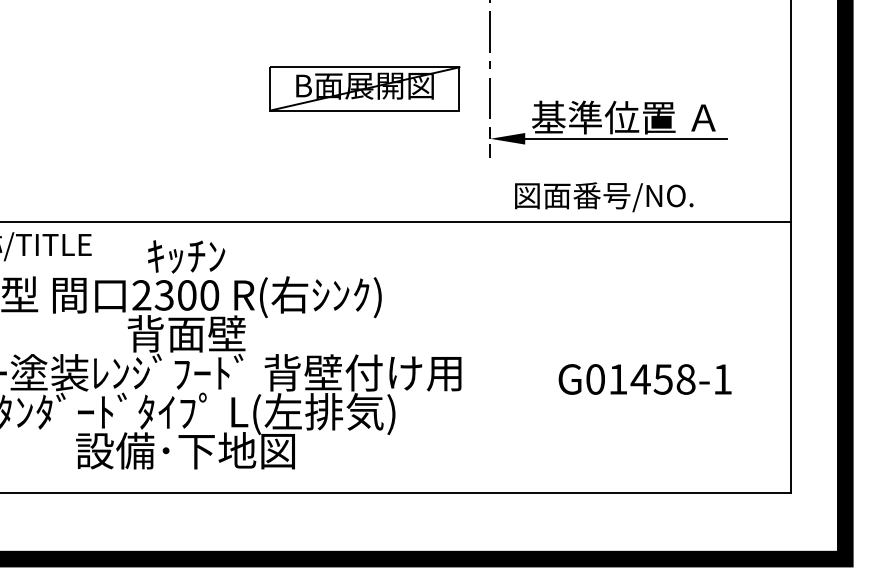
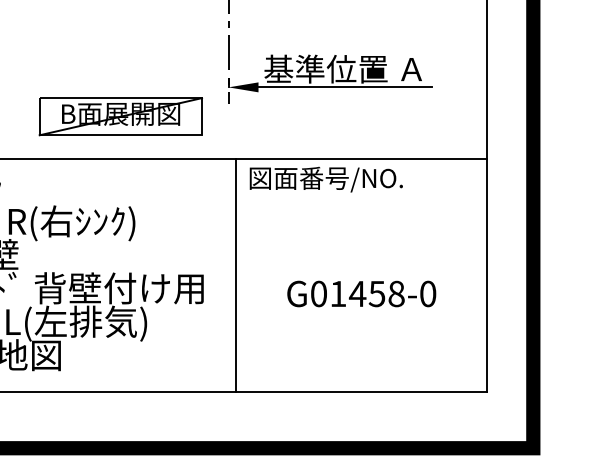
part: (364, 88) -> (120, 116), moved
text: (604, 197) -> (326, 179), moved
line: (499, 357) -> (236, 275), added
text: (722, 379) -> (427, 294), G01458-1 -> G01458-0

